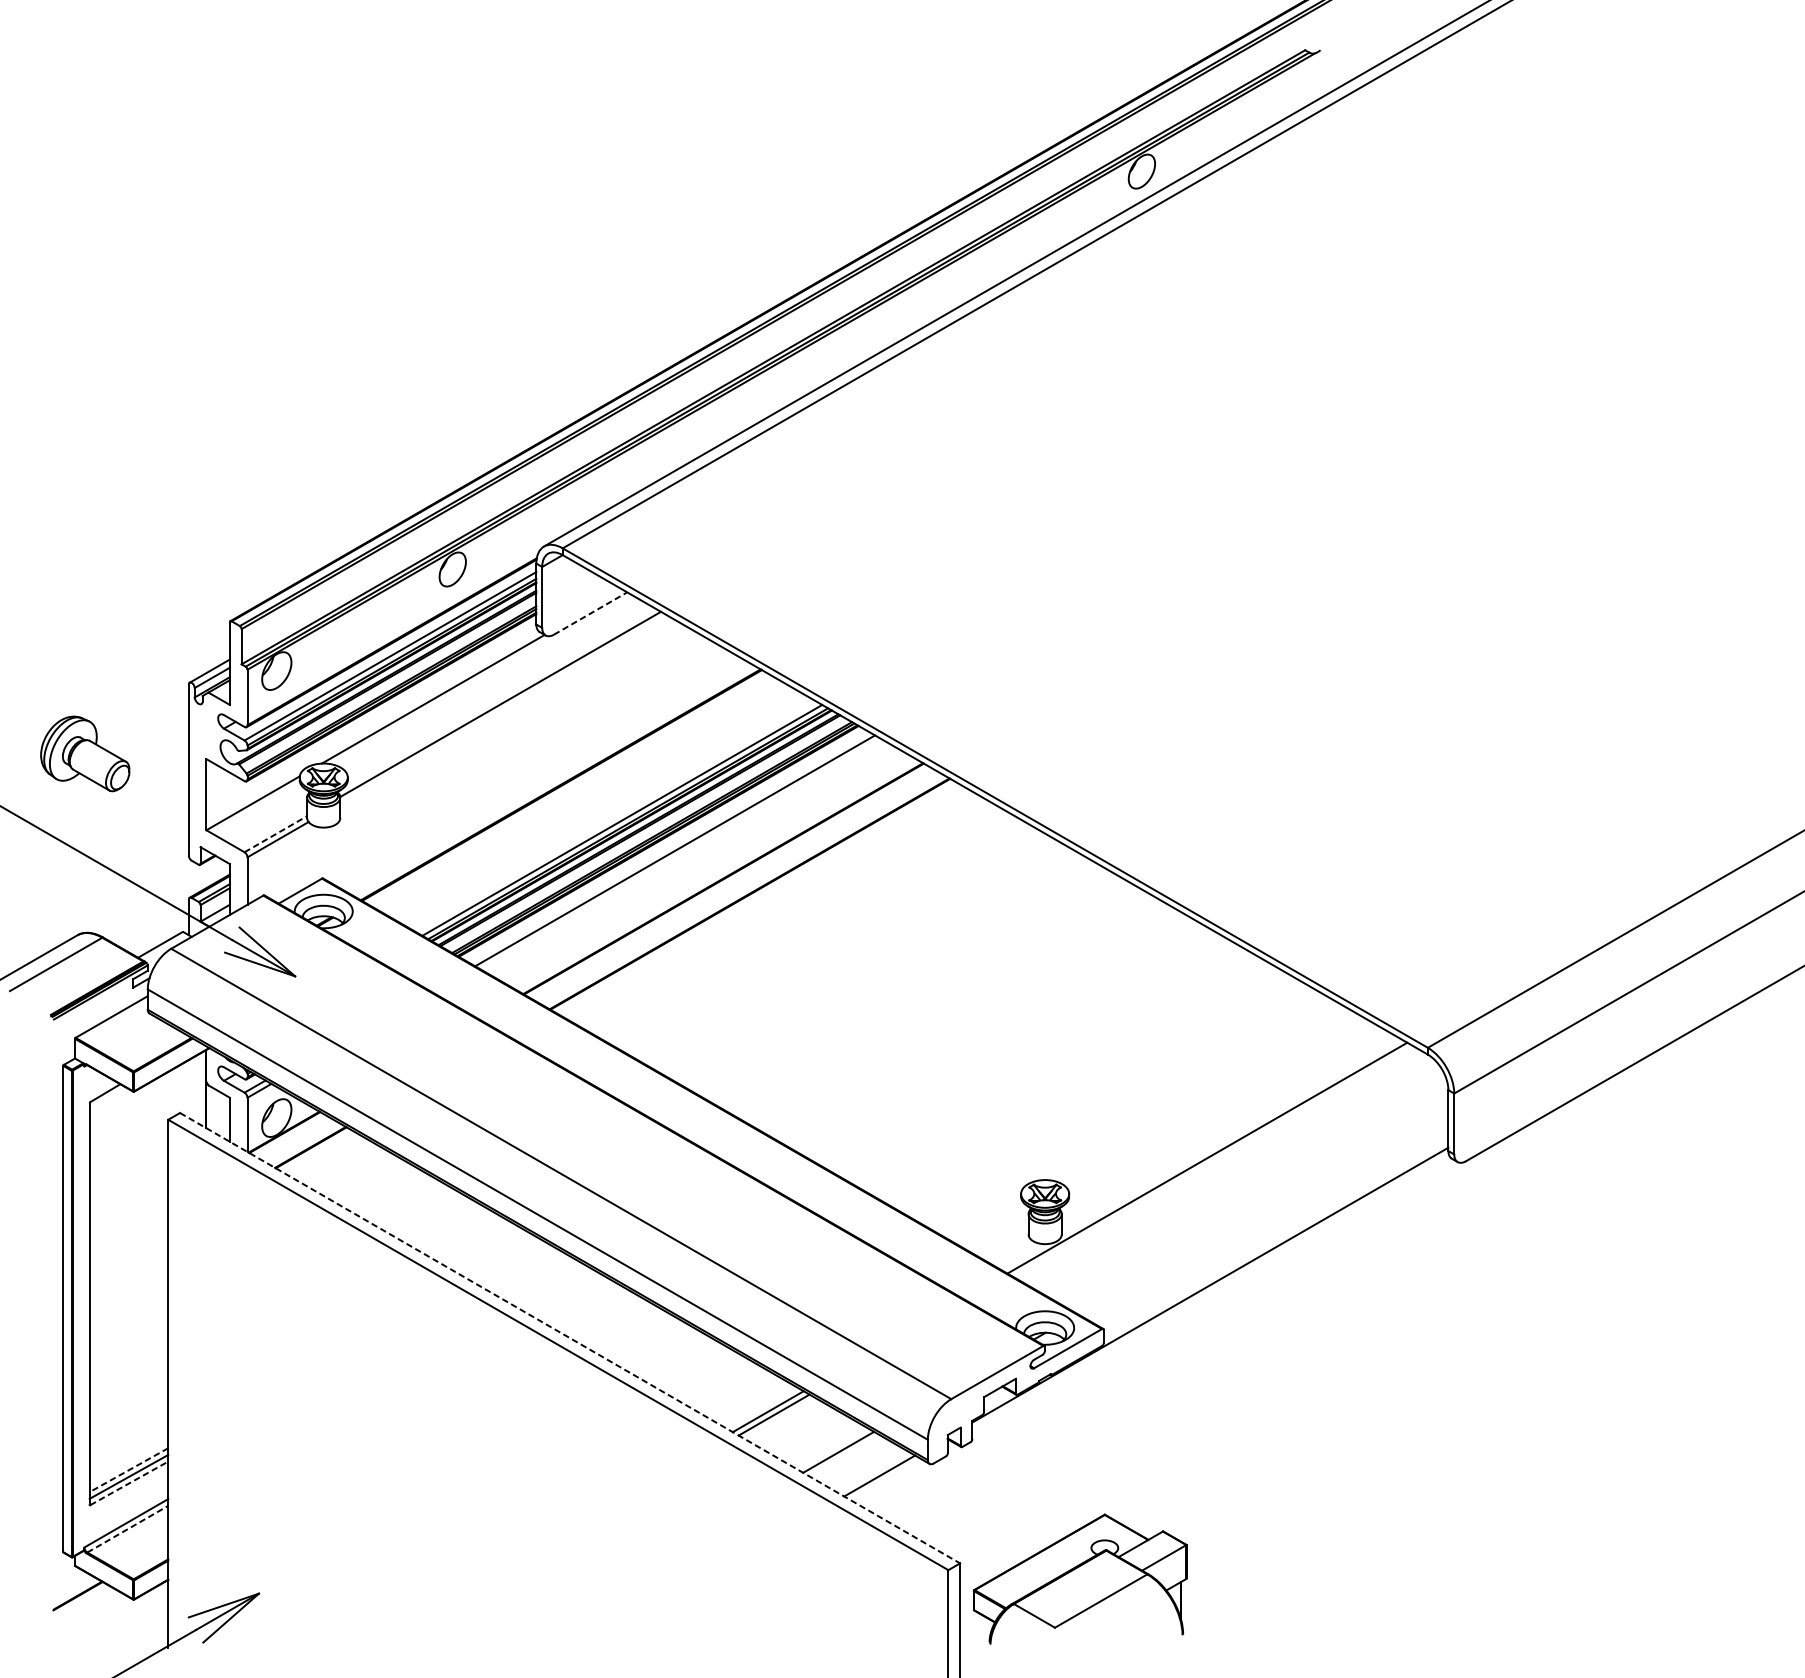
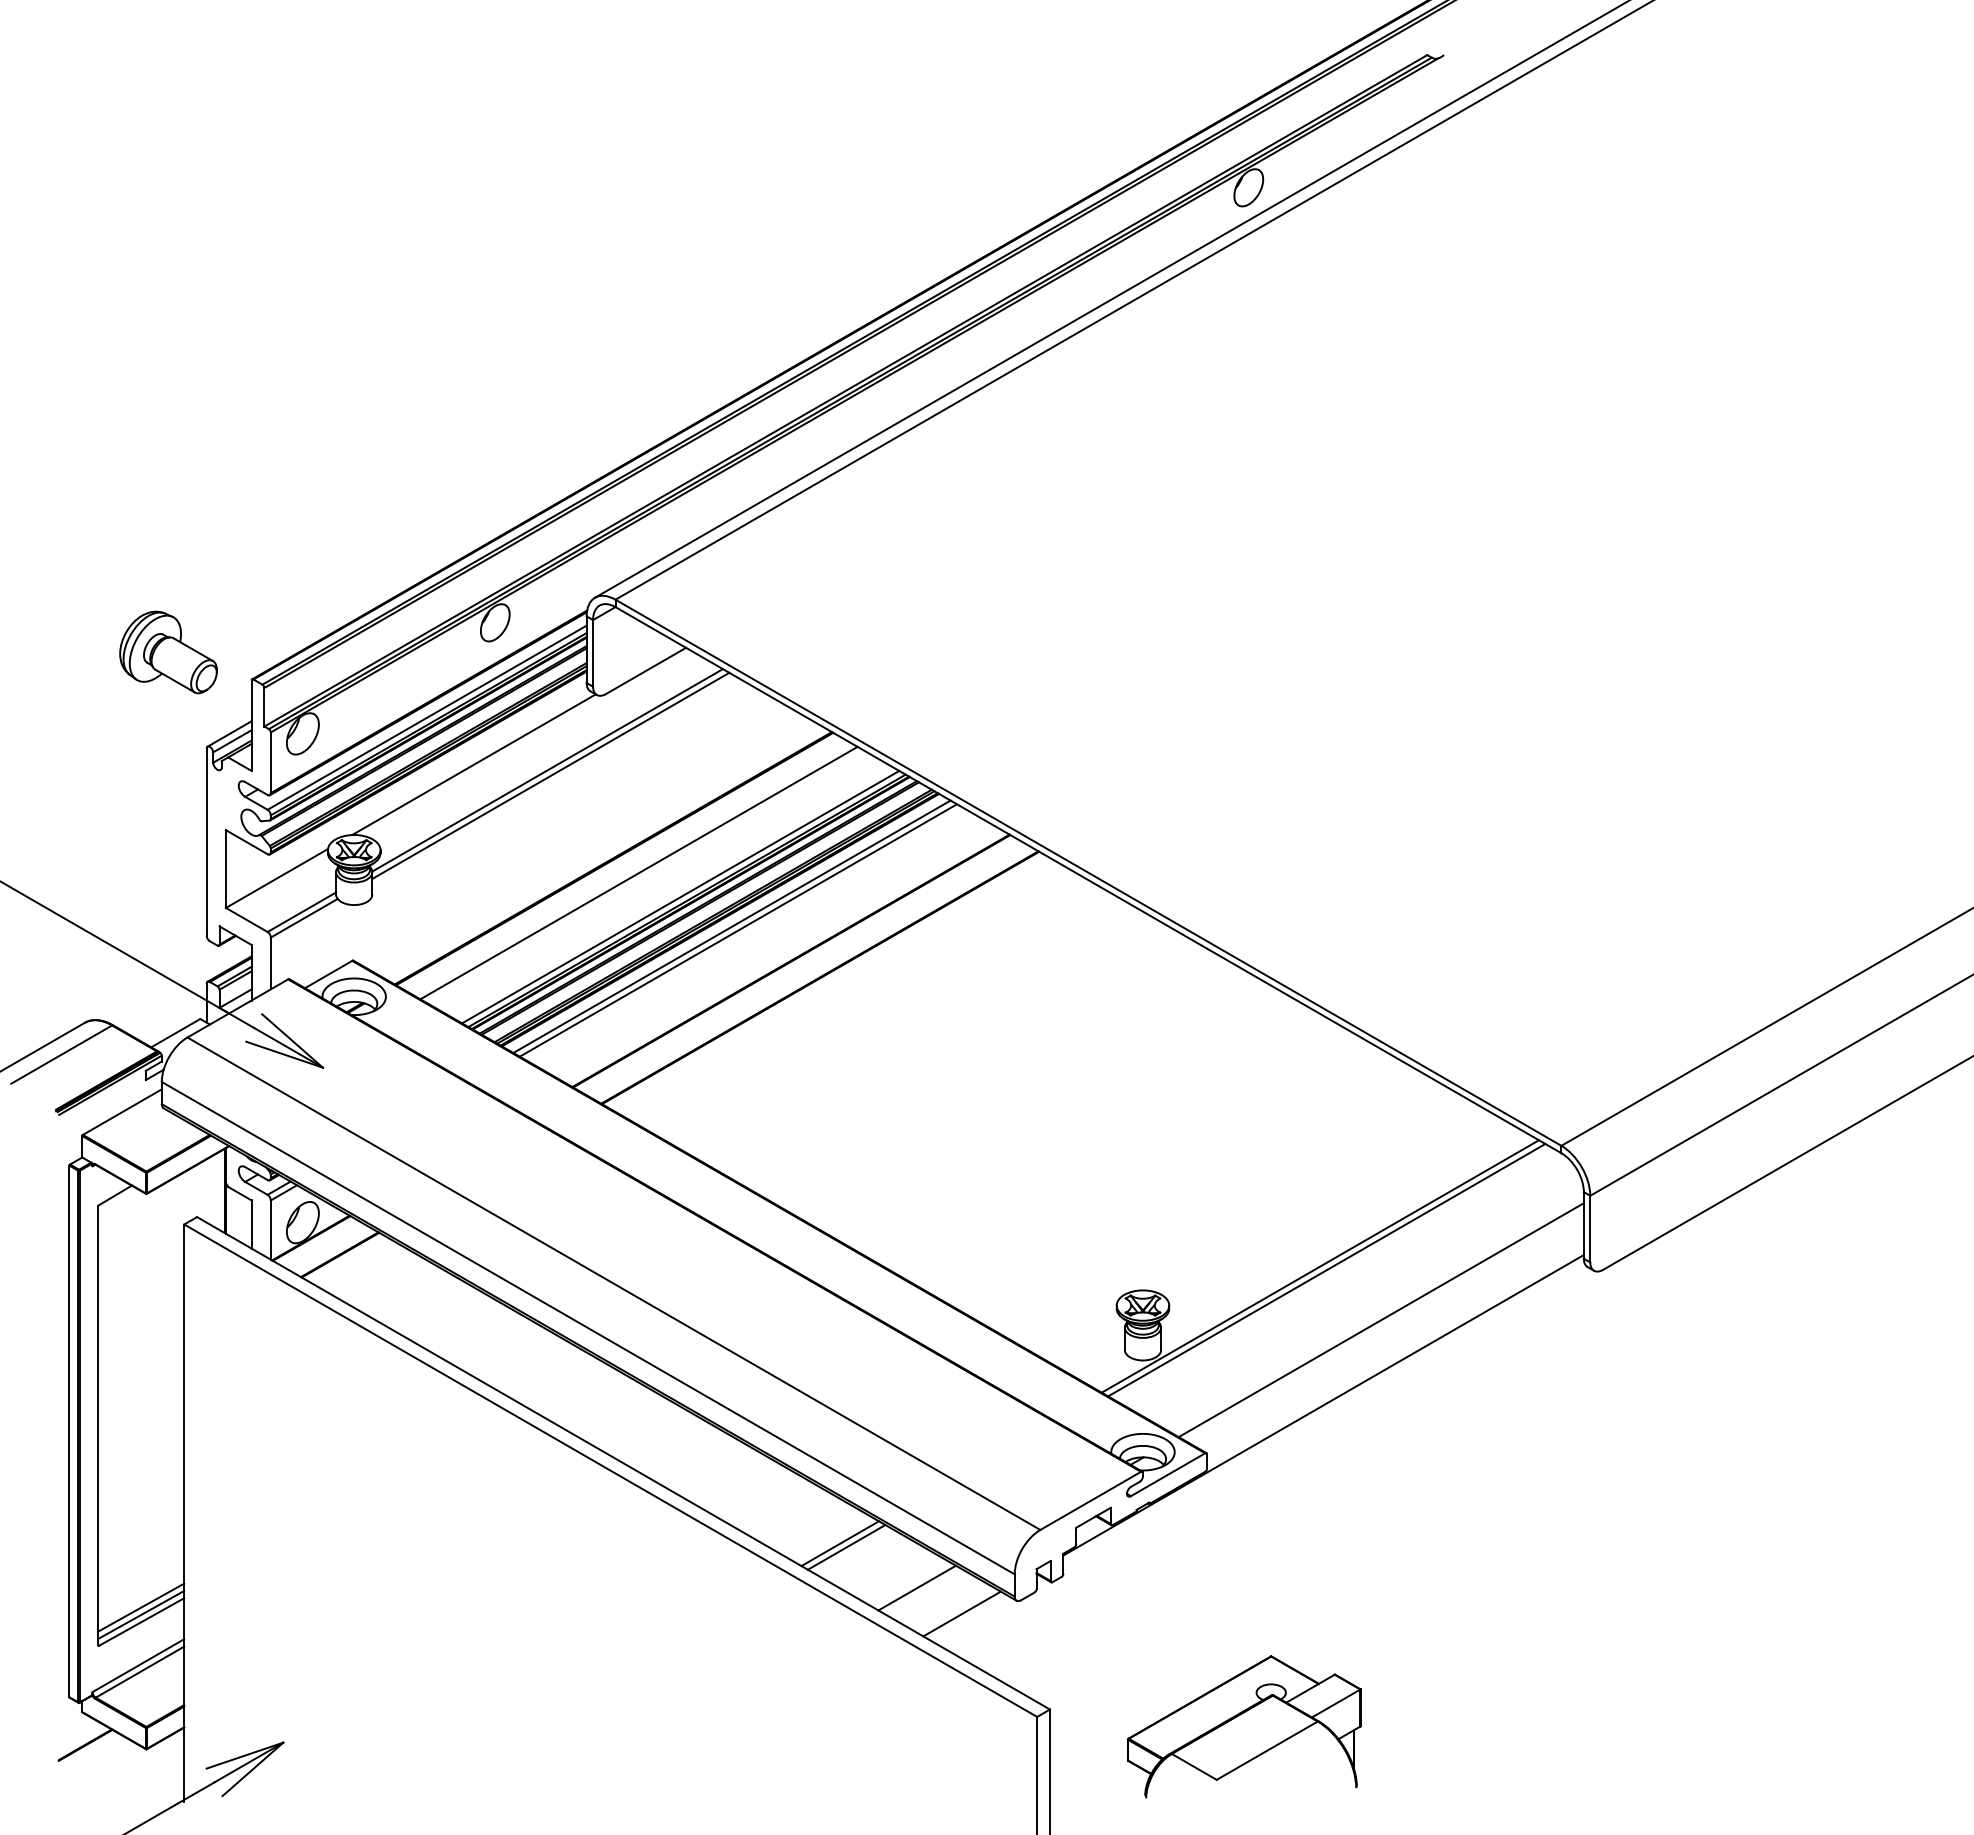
line: (591, 613) -> (646, 670), dashed -> solid
line: (503, 709) -> (550, 775), added
part: (85, 753) -> (168, 652), moved
line: (583, 797) -> (638, 872), added
line: (275, 834) -> (301, 912), dashed -> solid
line: (668, 847) -> (731, 926), added
line: (1213, 1160) -> (1326, 1269), added
line: (1262, 1207) -> (1380, 1320), added
line: (570, 1338) -> (623, 1463), dashed -> solid
line: (128, 1470) -> (140, 1607), dashed -> solid
line: (129, 1483) -> (141, 1622), dashed -> solid
line: (128, 1528) -> (140, 1671), dashed -> solid
part: (1080, 1578) -> (1244, 1726), moved

